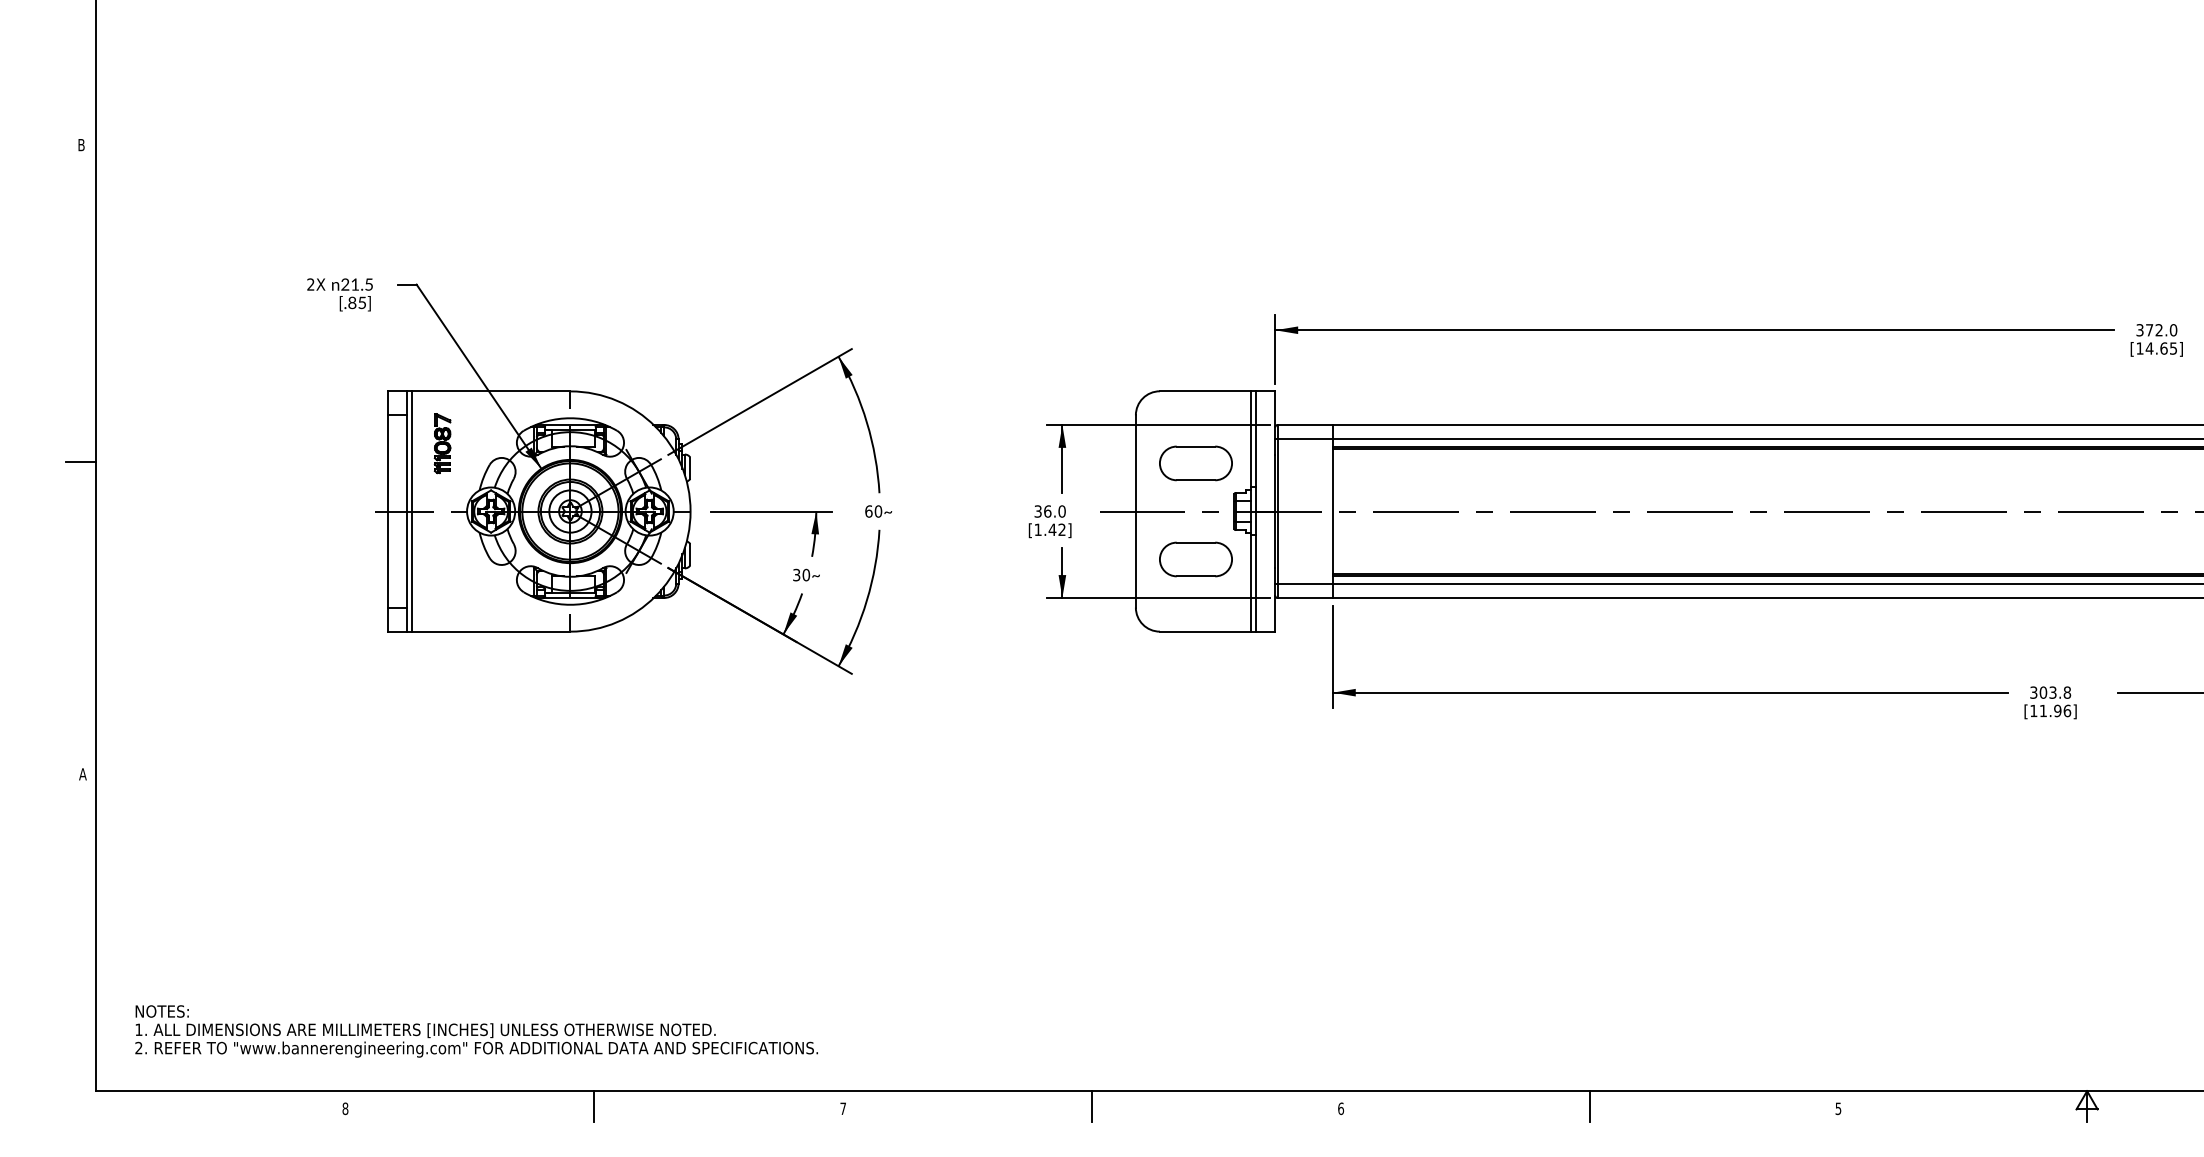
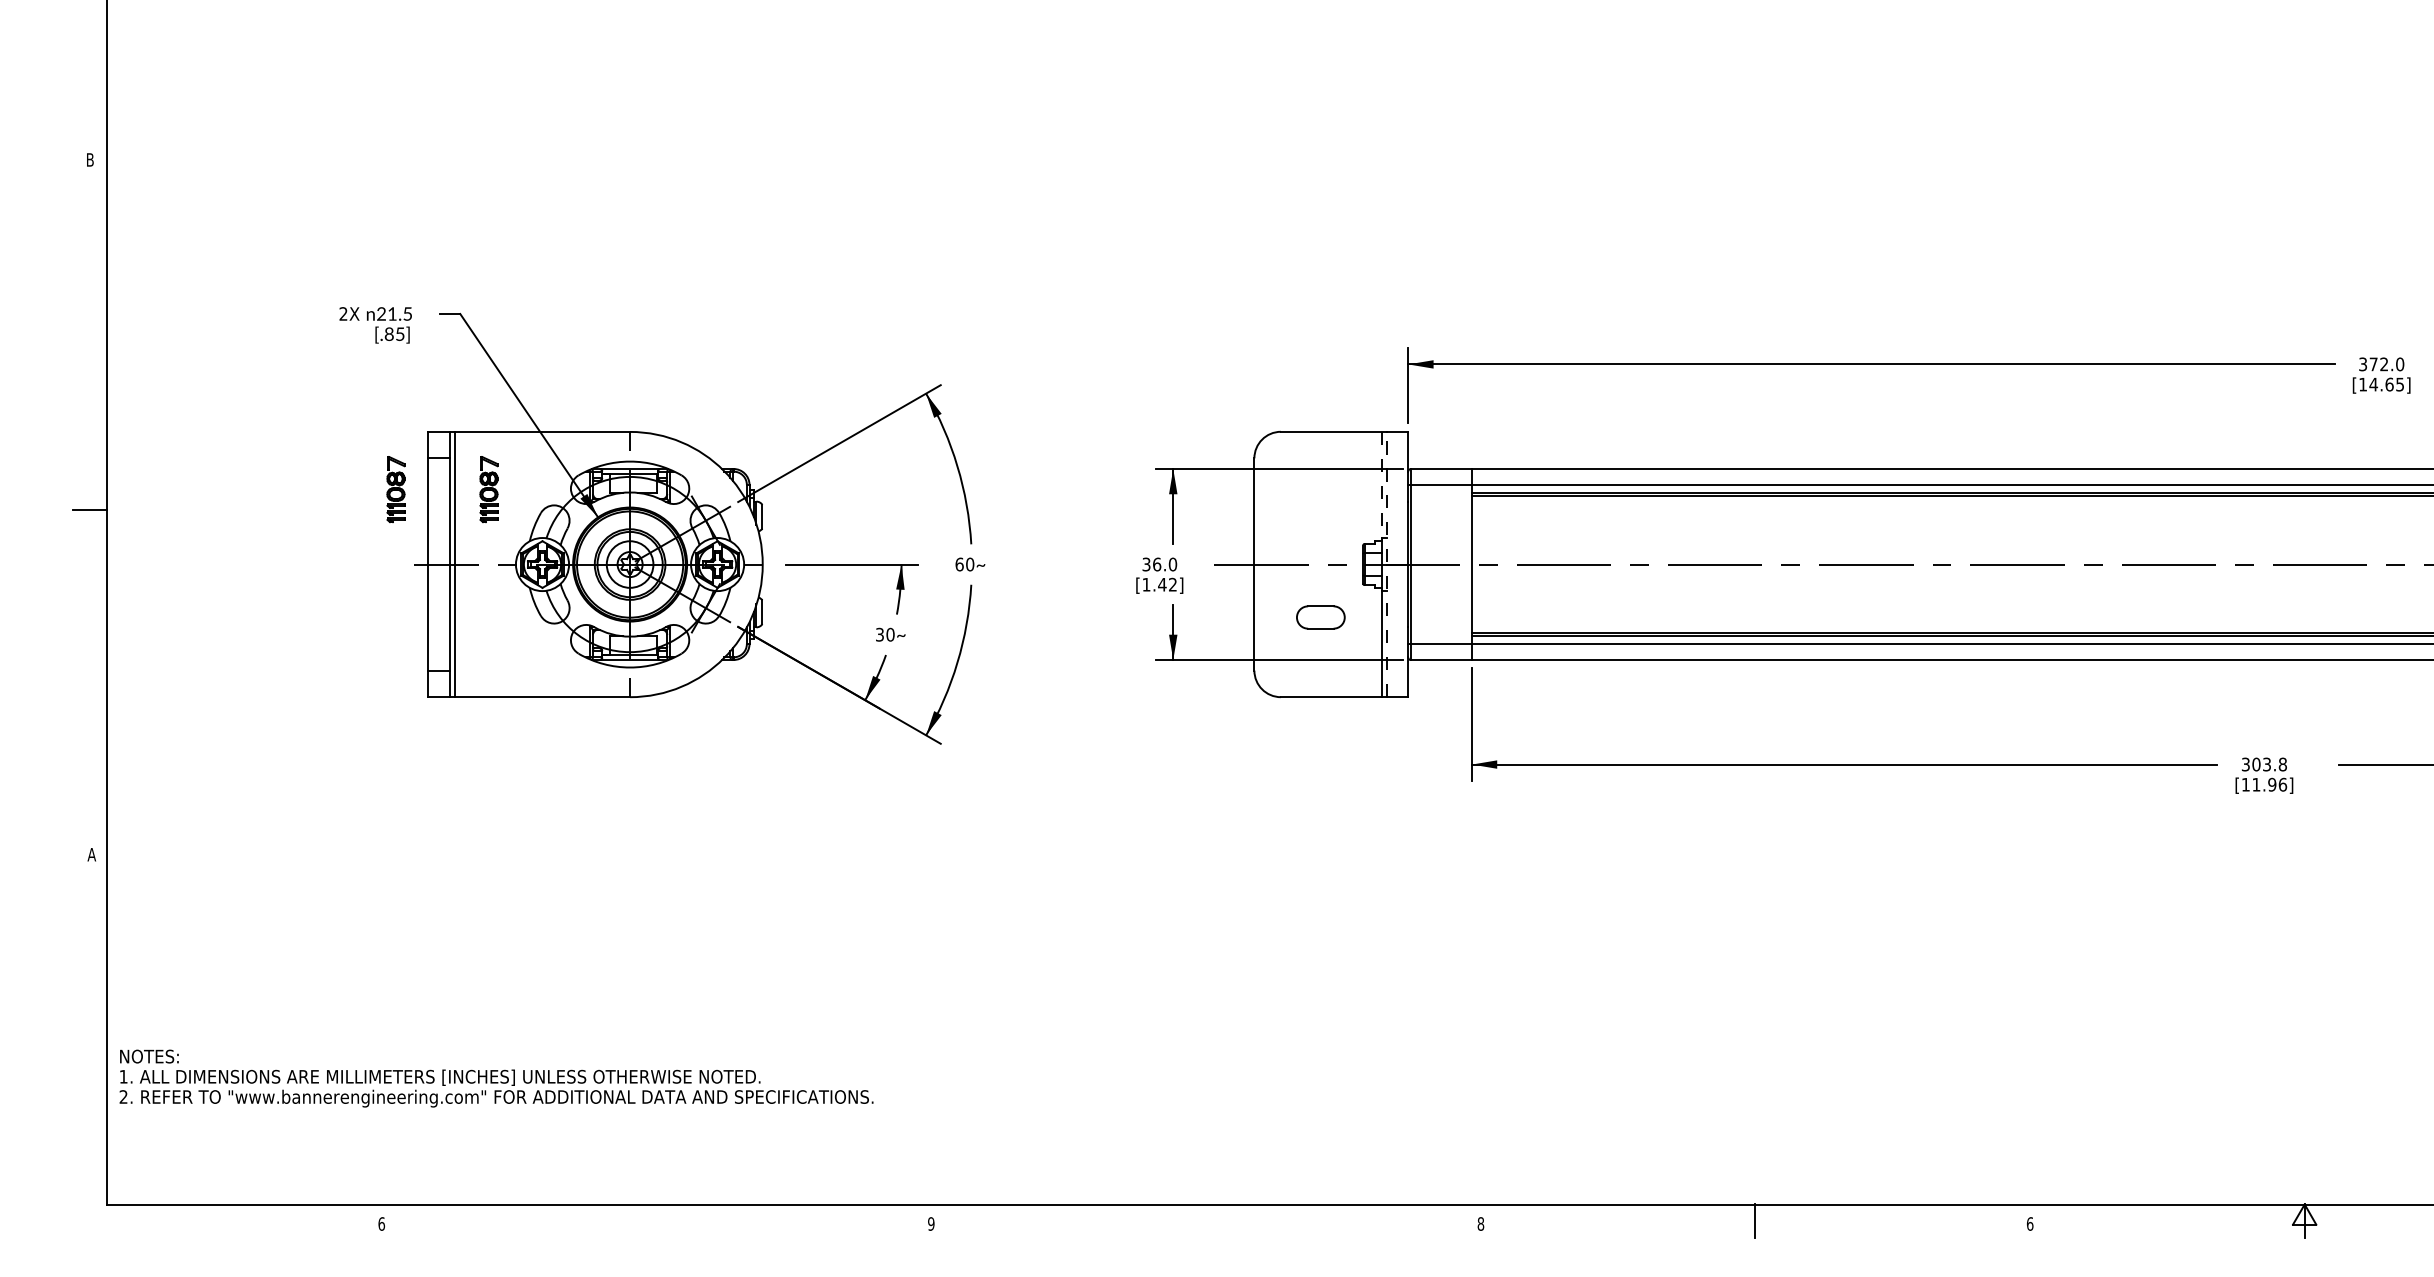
line: (1250, 439) -> (1381, 485), solid -> dashed
part: (357, 443) -> (395, 489), added
part: (1195, 463) -> (1320, 511), removed
line: (1256, 511) -> (1387, 564), solid -> dashed
part: (1195, 559) -> (1320, 617), size x0.6
text: (476, 1031) -> (496, 1078), moved
line: (594, 1106) -> (656, 1221), removed
line: (1091, 1106) -> (1205, 1221), removed
text: (345, 1108) -> (381, 1223), 8 -> 6
text: (843, 1108) -> (931, 1223), 7 -> 9
text: (1340, 1108) -> (1480, 1223), 6 -> 8
text: (1837, 1108) -> (2029, 1223), 5 -> 6

